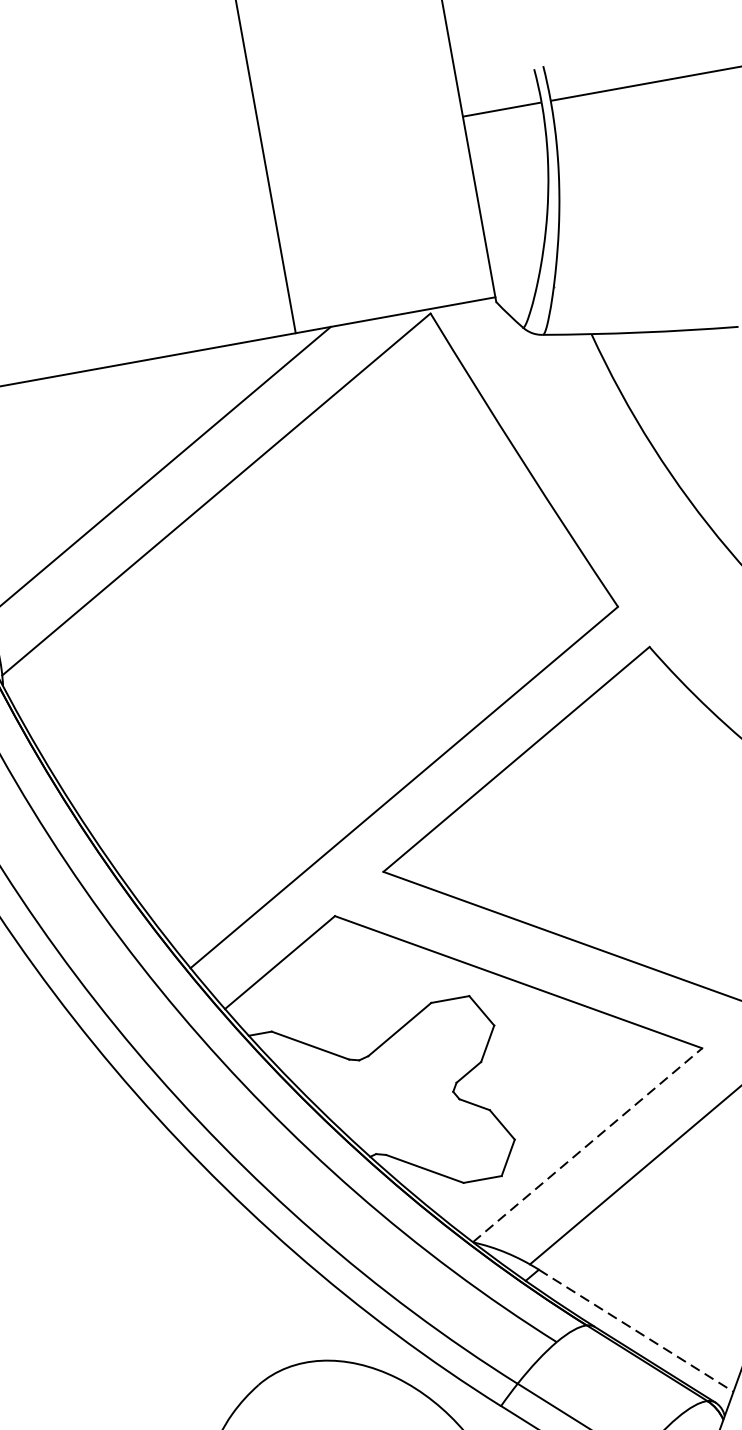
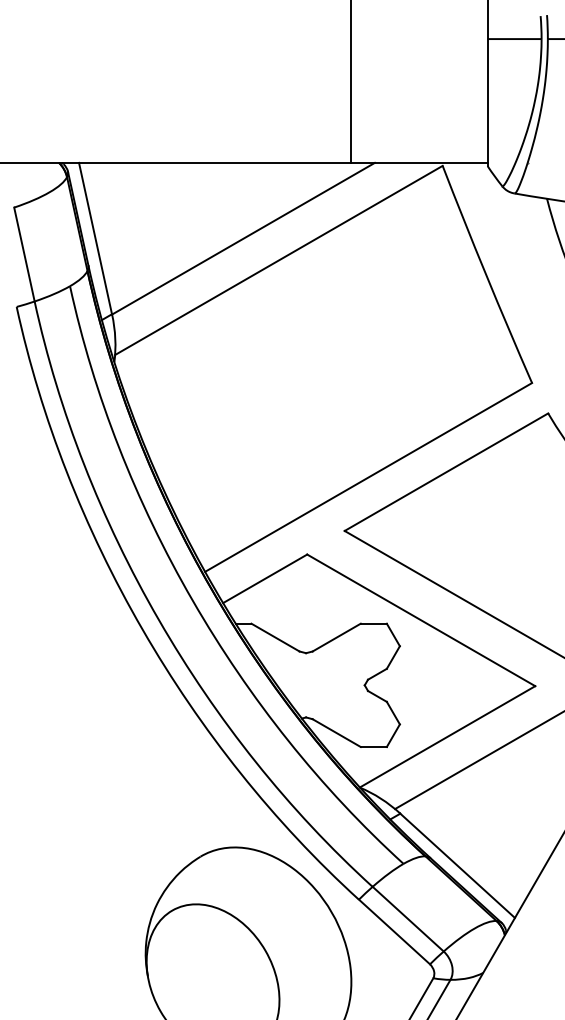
line: (588, 1144) -> (448, 736), dashed -> solid
line: (637, 1331) -> (458, 866), dashed -> solid

